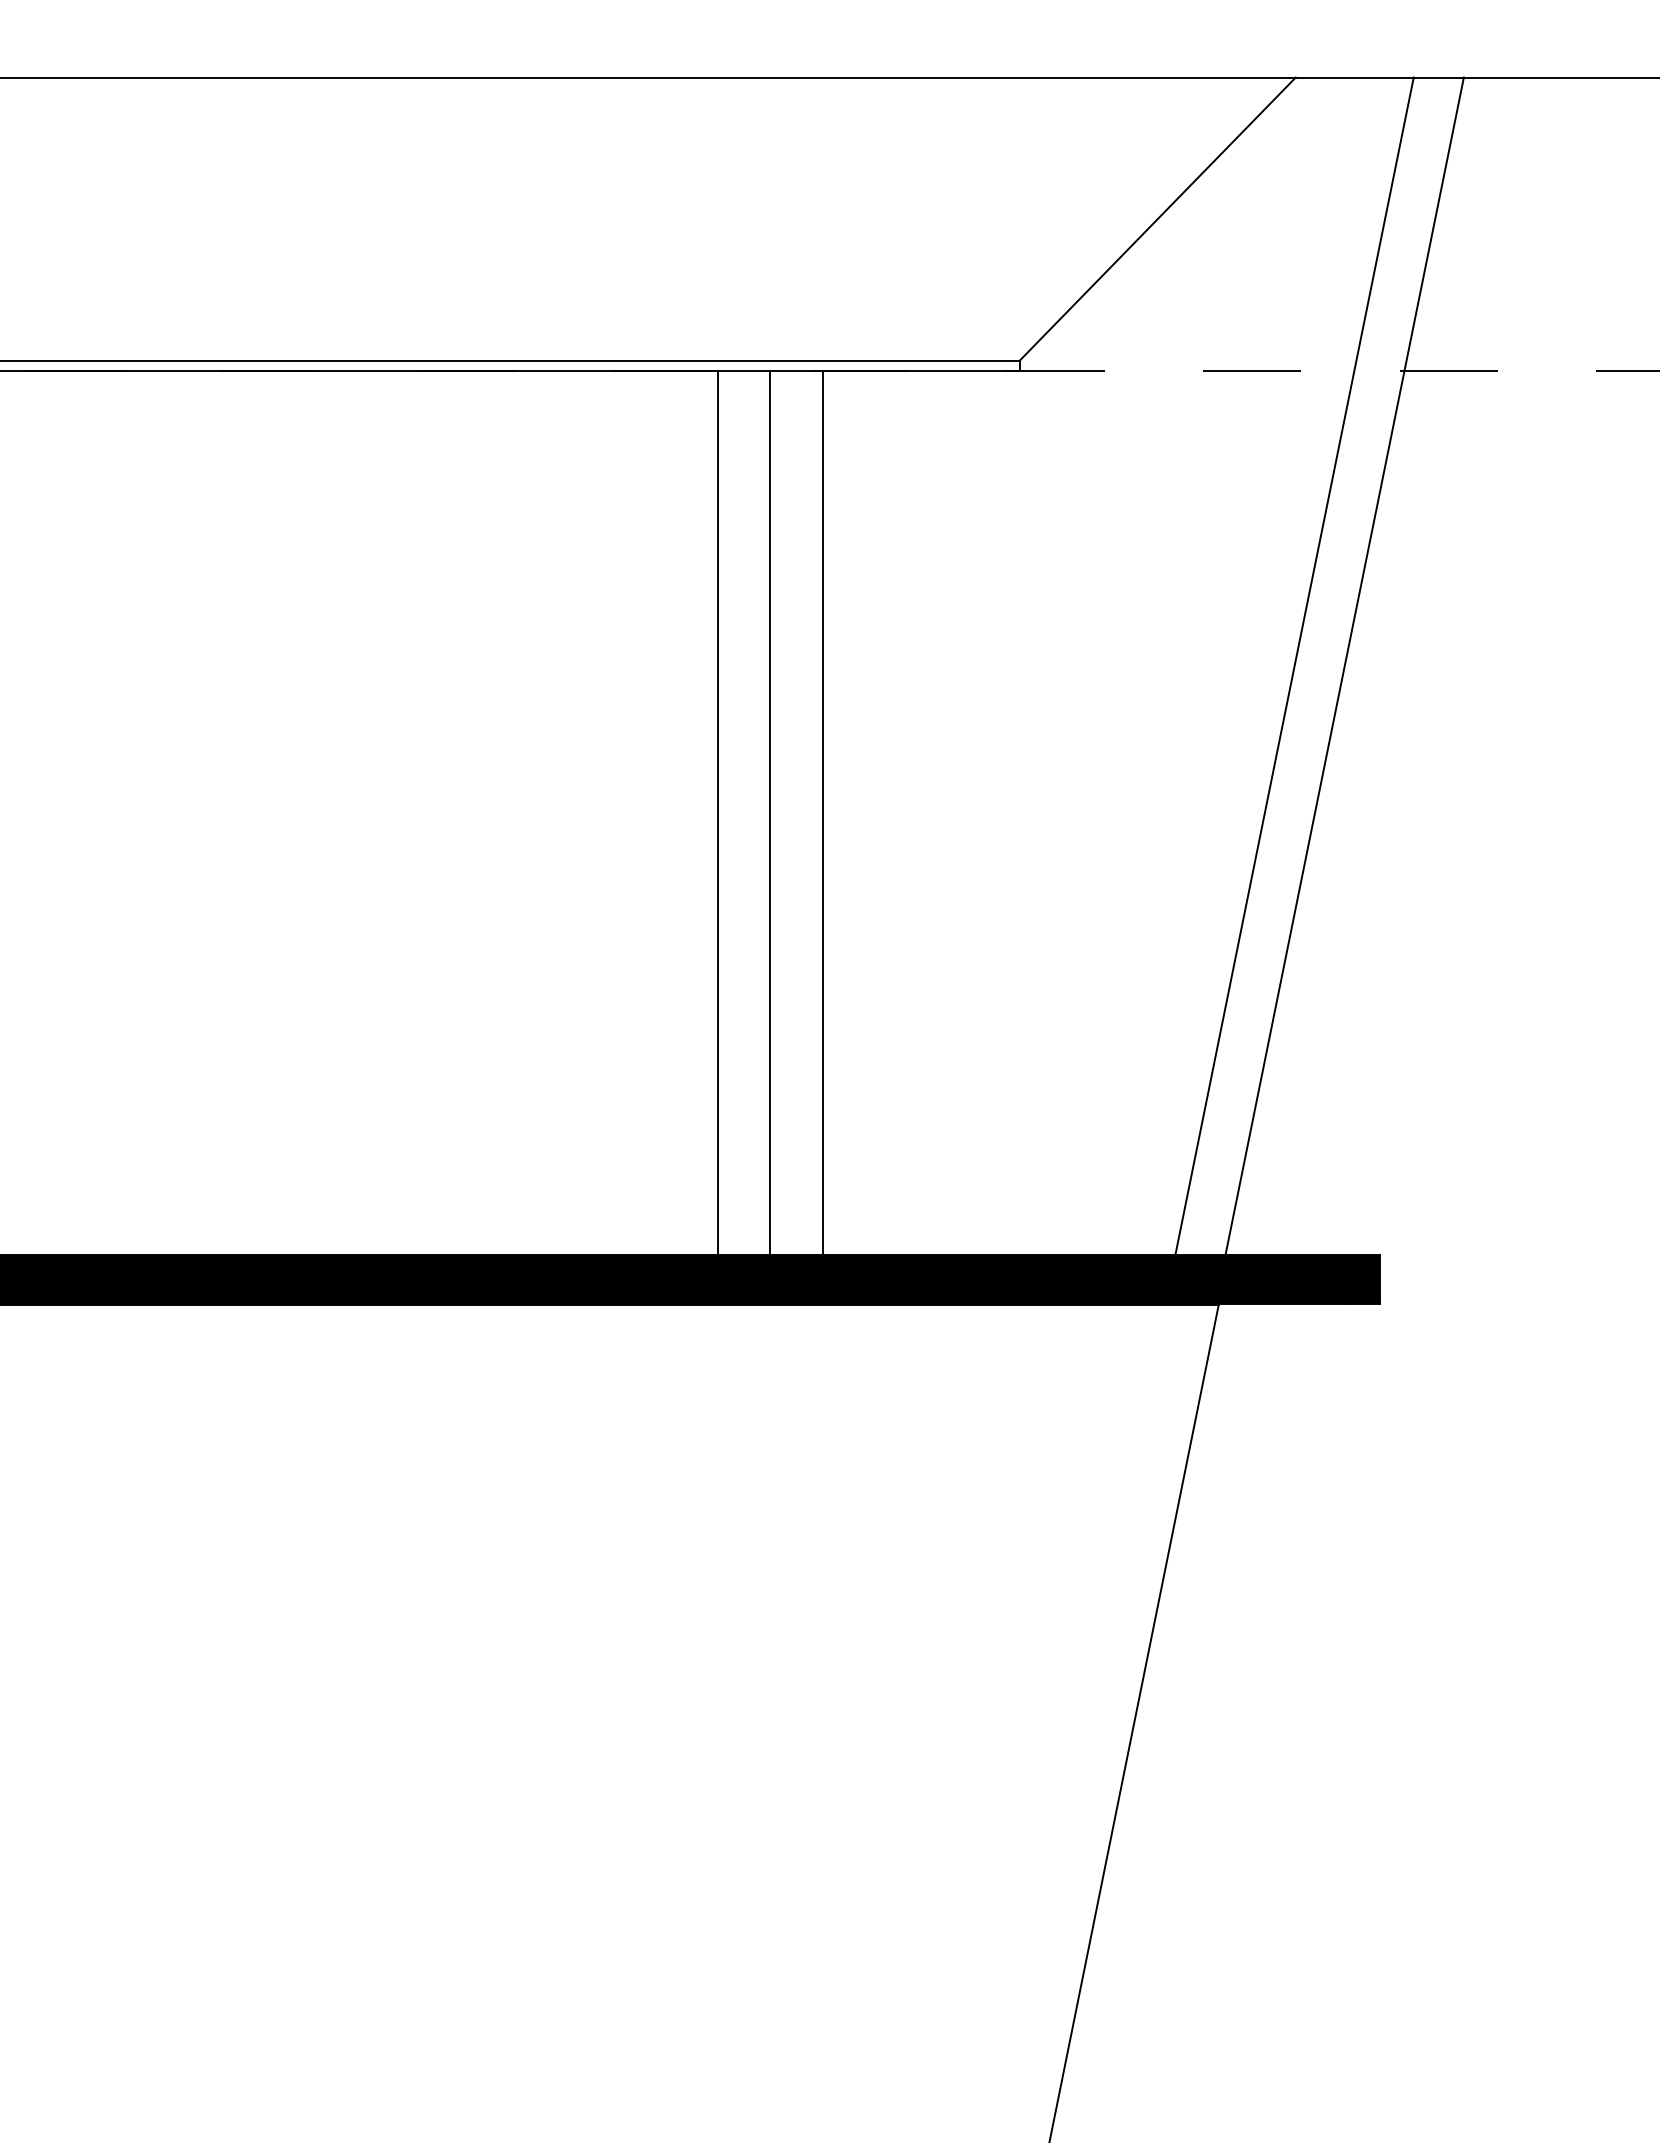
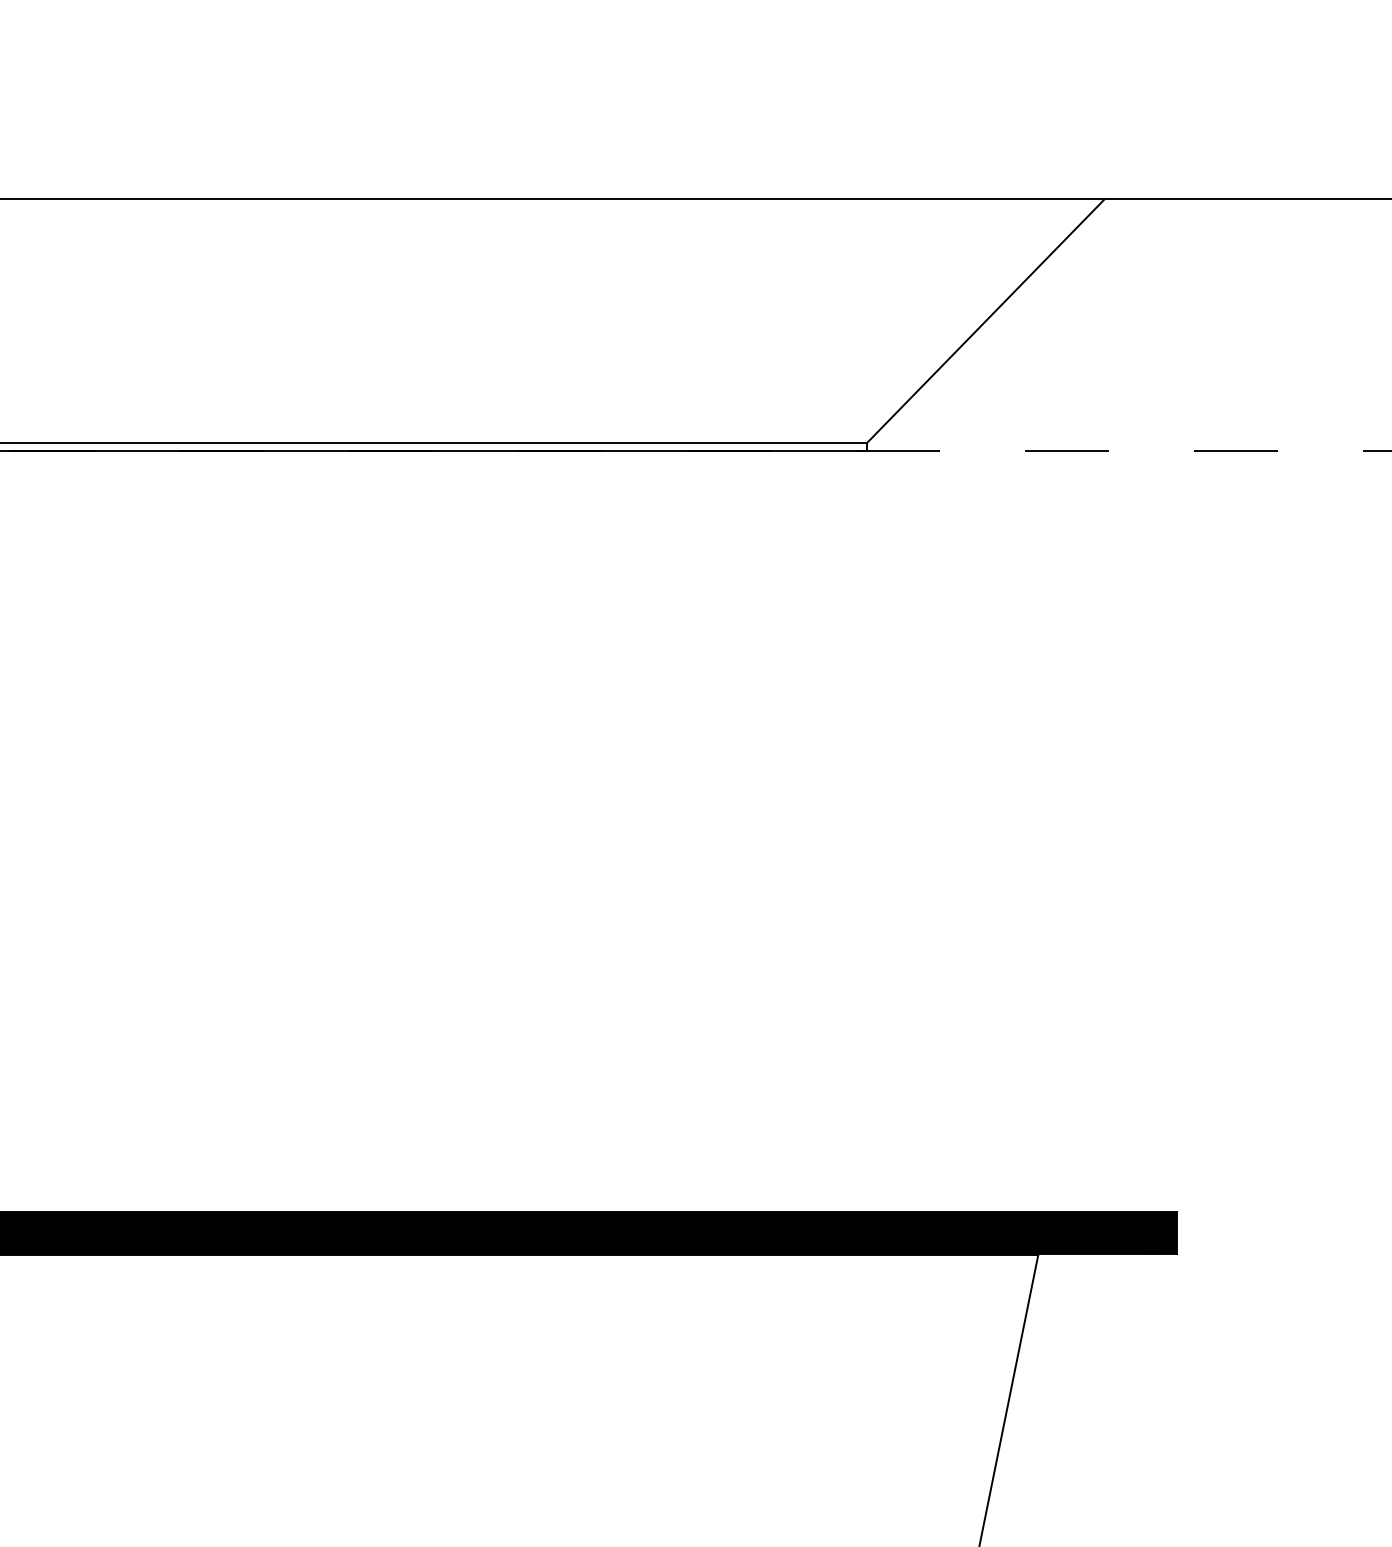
line: (1294, 666) -> (1103, 705), removed
line: (1344, 666) -> (1146, 705), removed
line: (718, 812) -> (608, 831), removed
line: (770, 812) -> (652, 831), removed
line: (822, 812) -> (697, 831), removed

